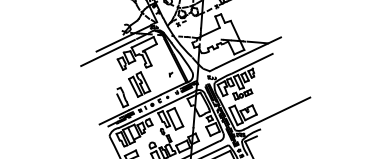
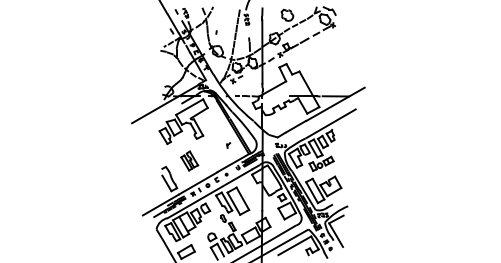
line: (107, 52) -> (146, 123), removed
part: (139, 84) -> (189, 160), size x0.6
line: (279, 112) -> (370, 182), removed

